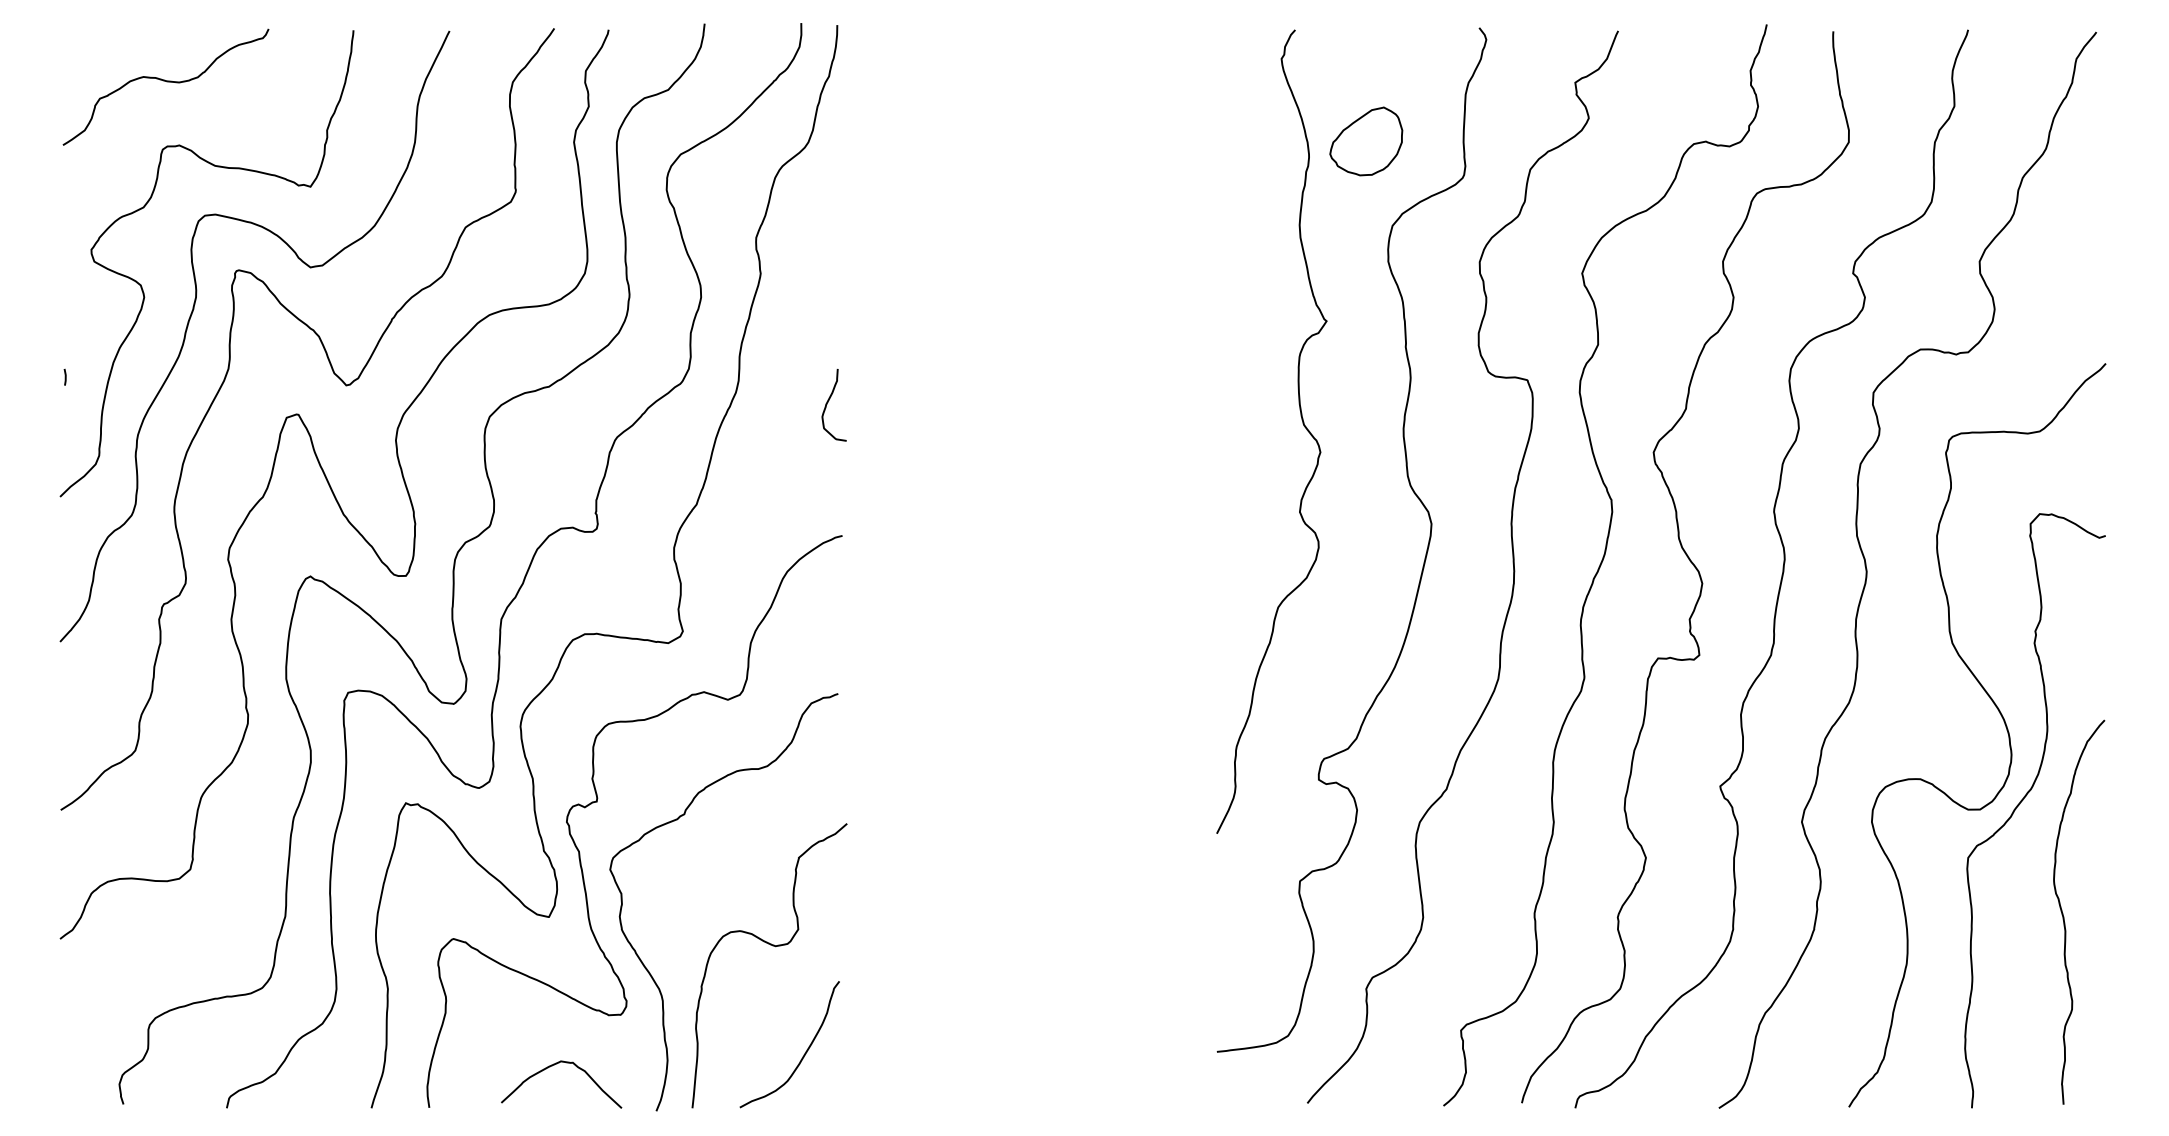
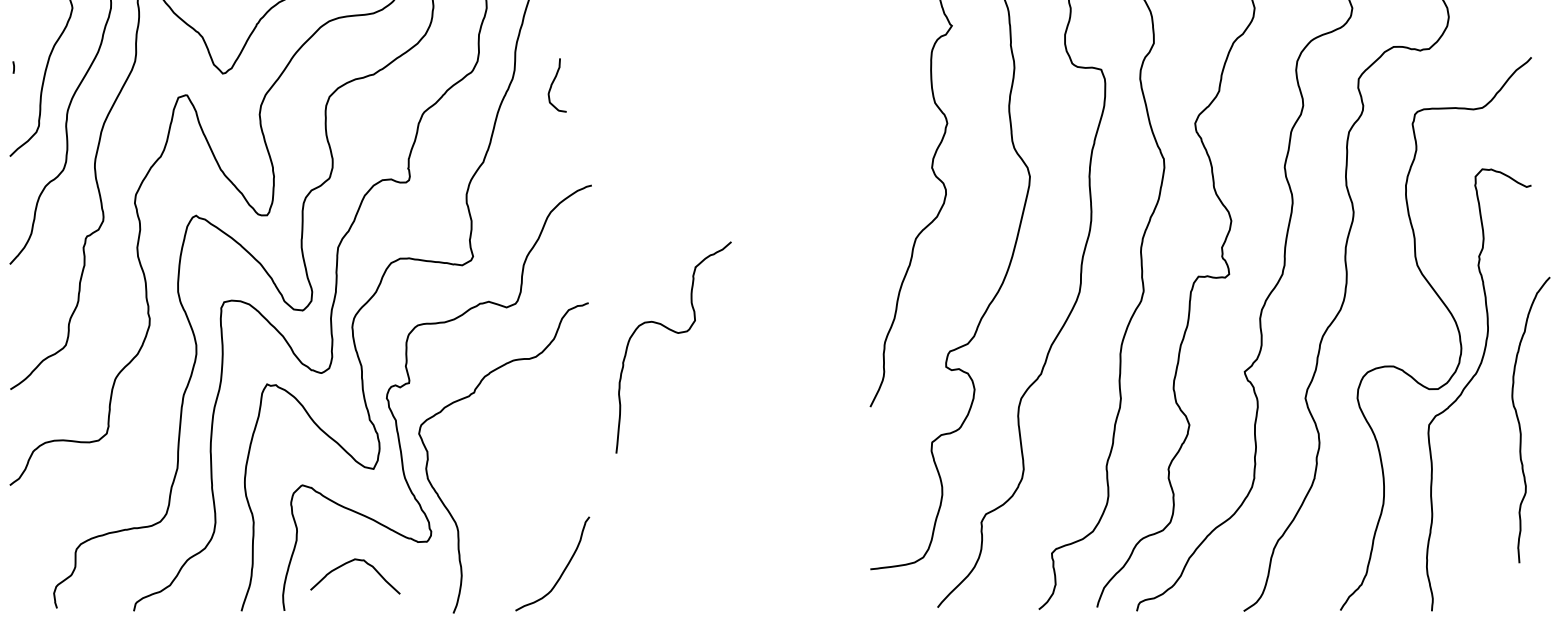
curve: (828, 402) -> (553, 83), moved
curve: (2064, 916) -> (1520, 423), moved
curve: (775, 947) -> (678, 334), moved
curve: (552, 1066) -> (348, 563), moved

